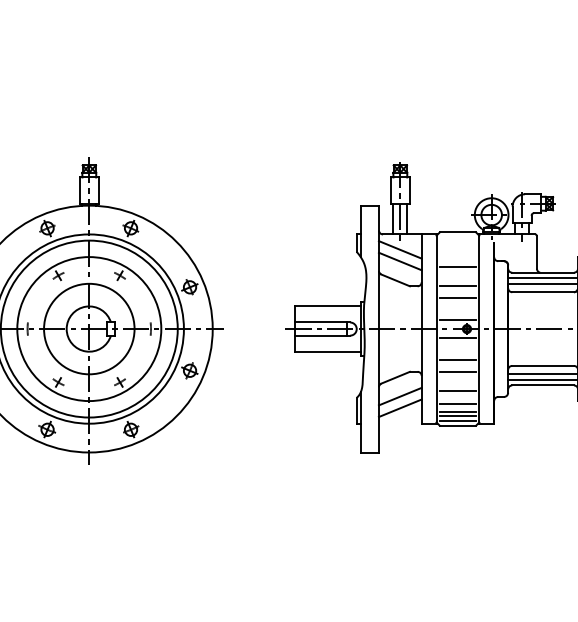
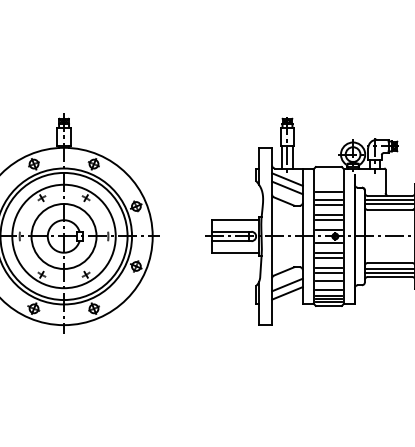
line: (457, 278) -> (328, 200), added
line: (457, 306) -> (328, 220), added
line: (457, 351) -> (328, 252), added
line: (457, 379) -> (328, 272), added

